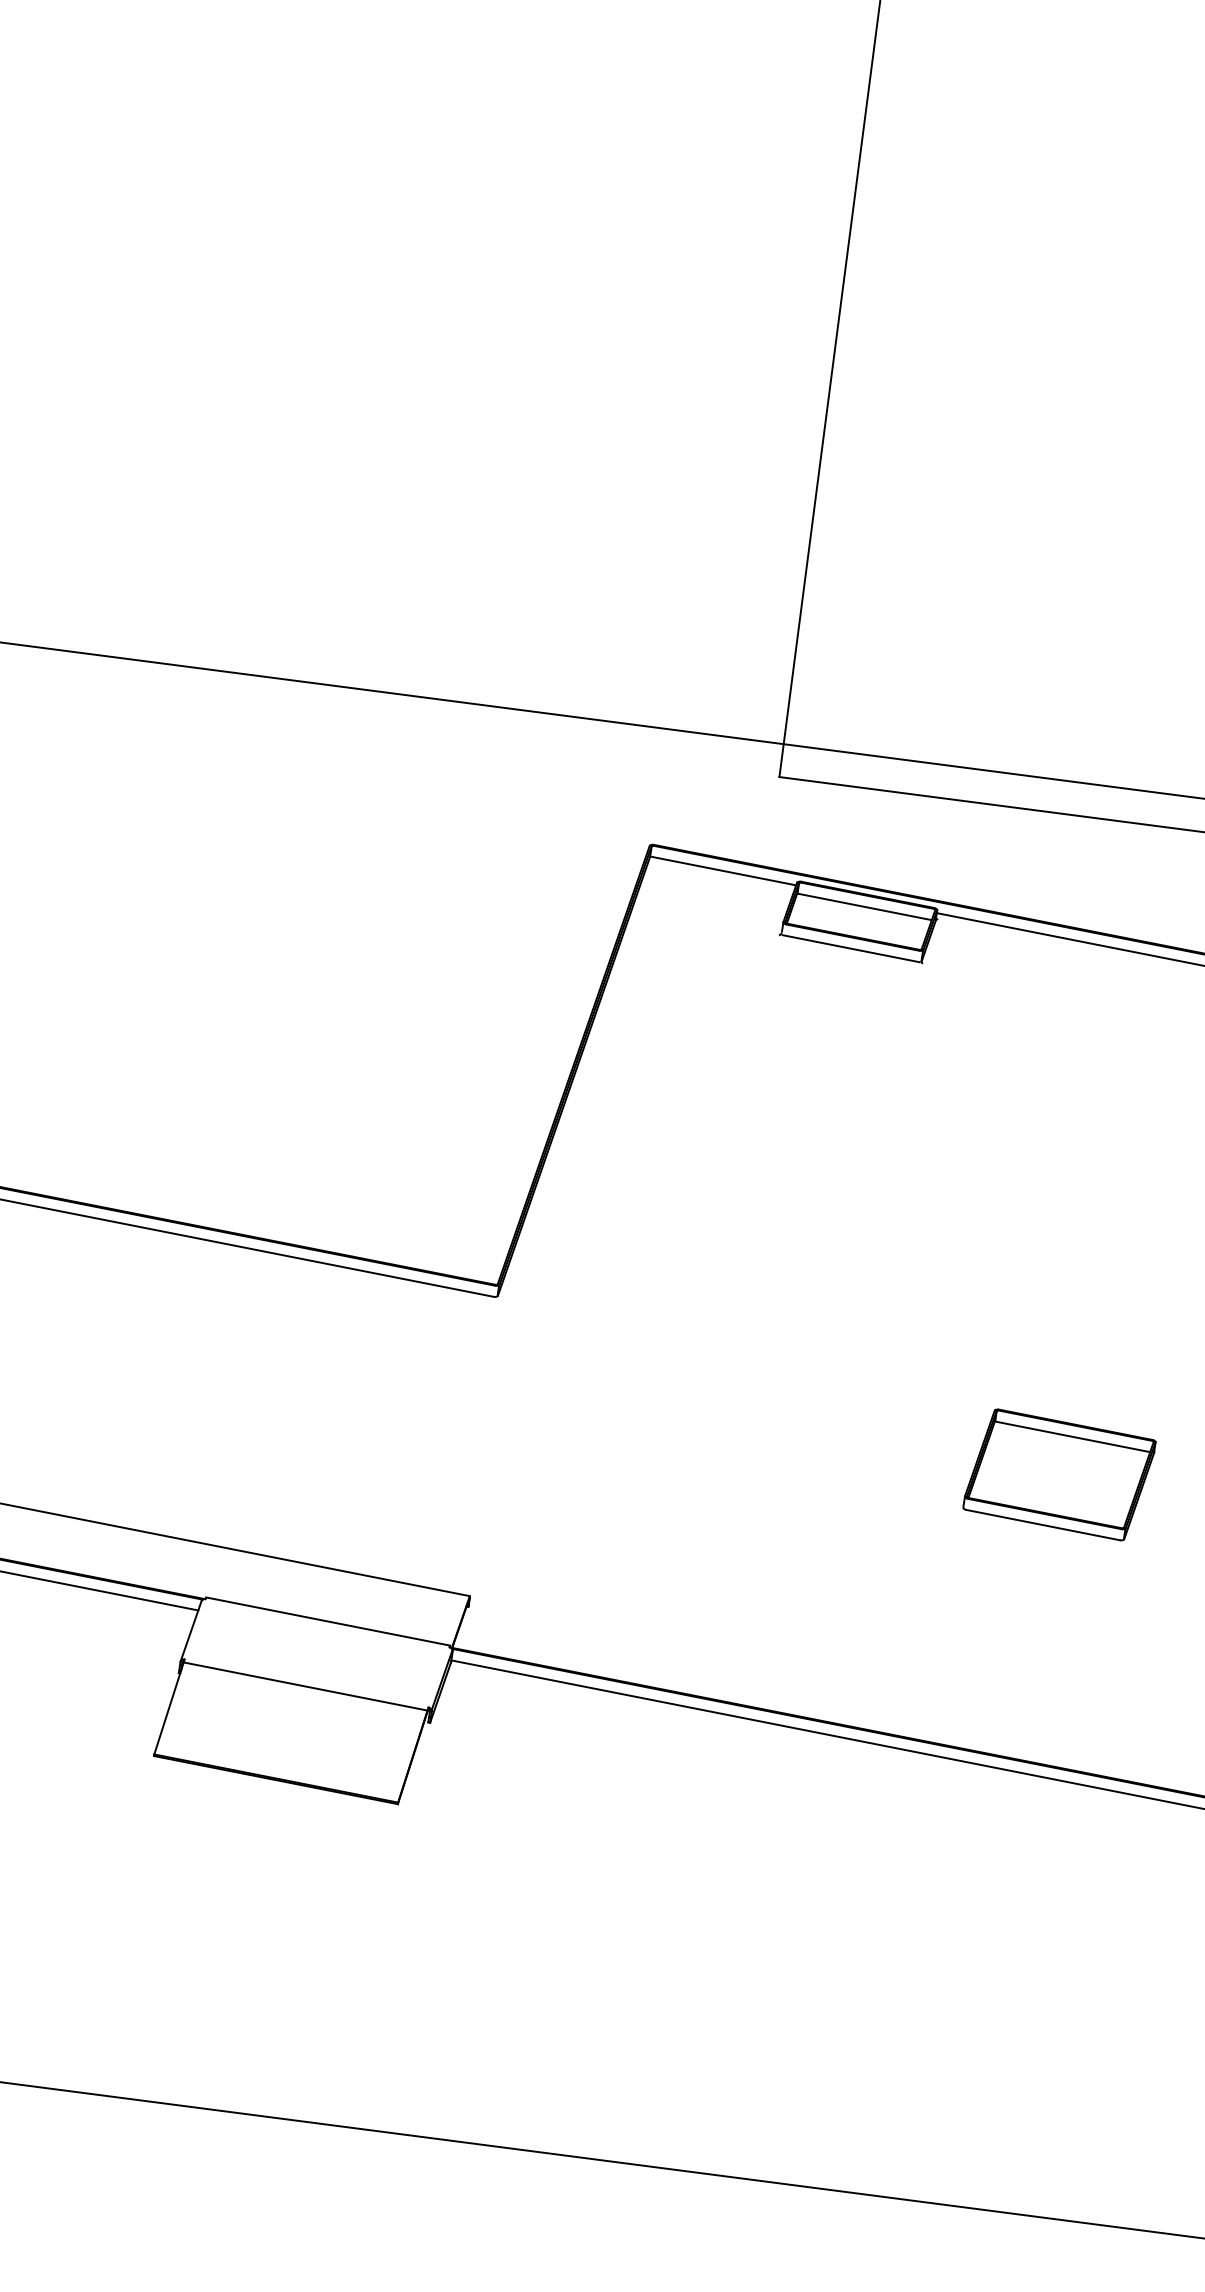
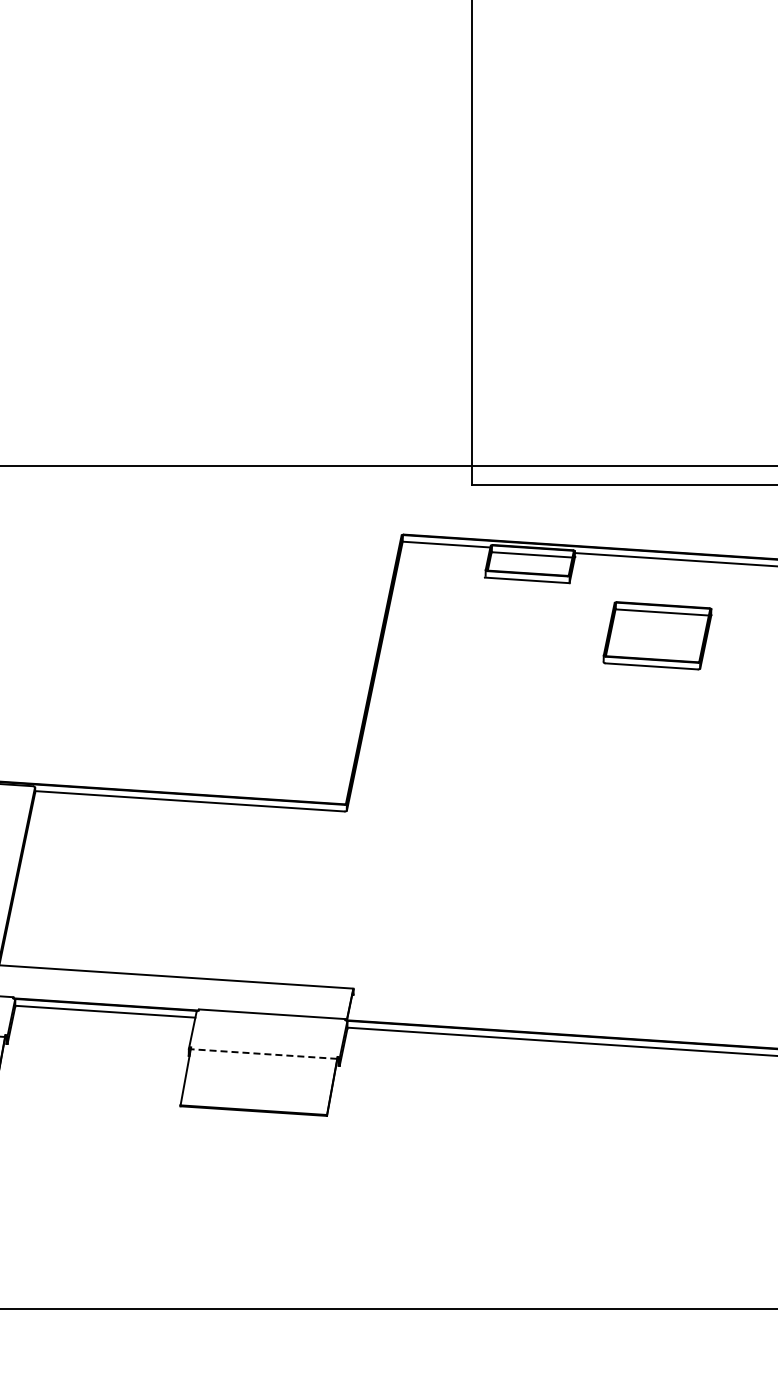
part: (1059, 1474) -> (657, 635), moved
line: (304, 1687) -> (263, 1054), solid -> dashed

